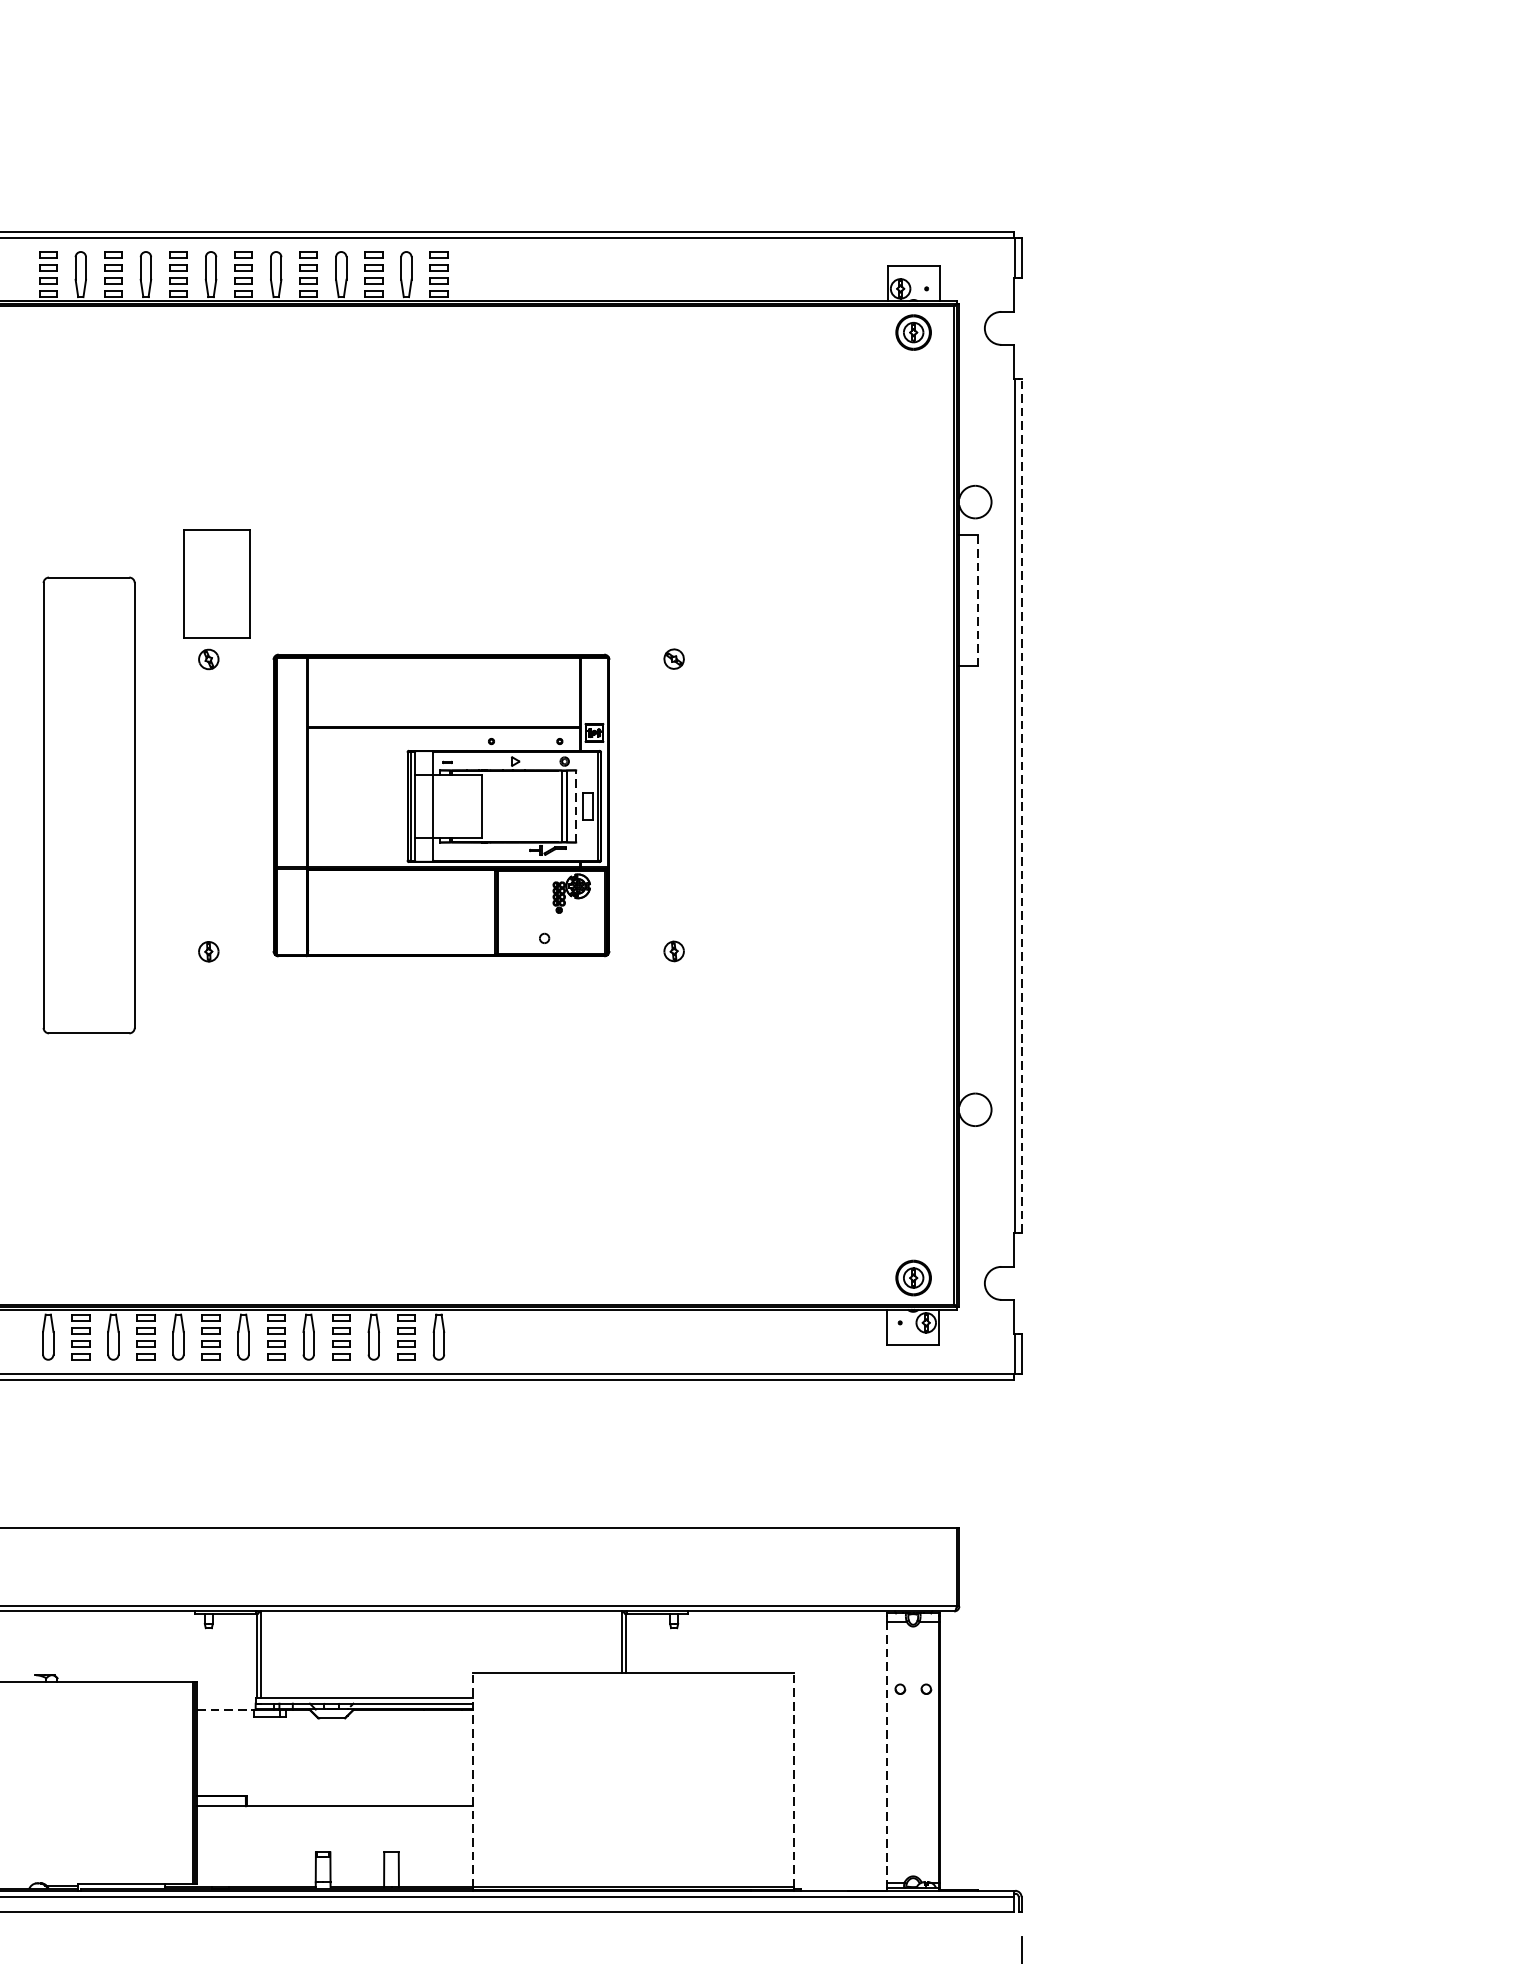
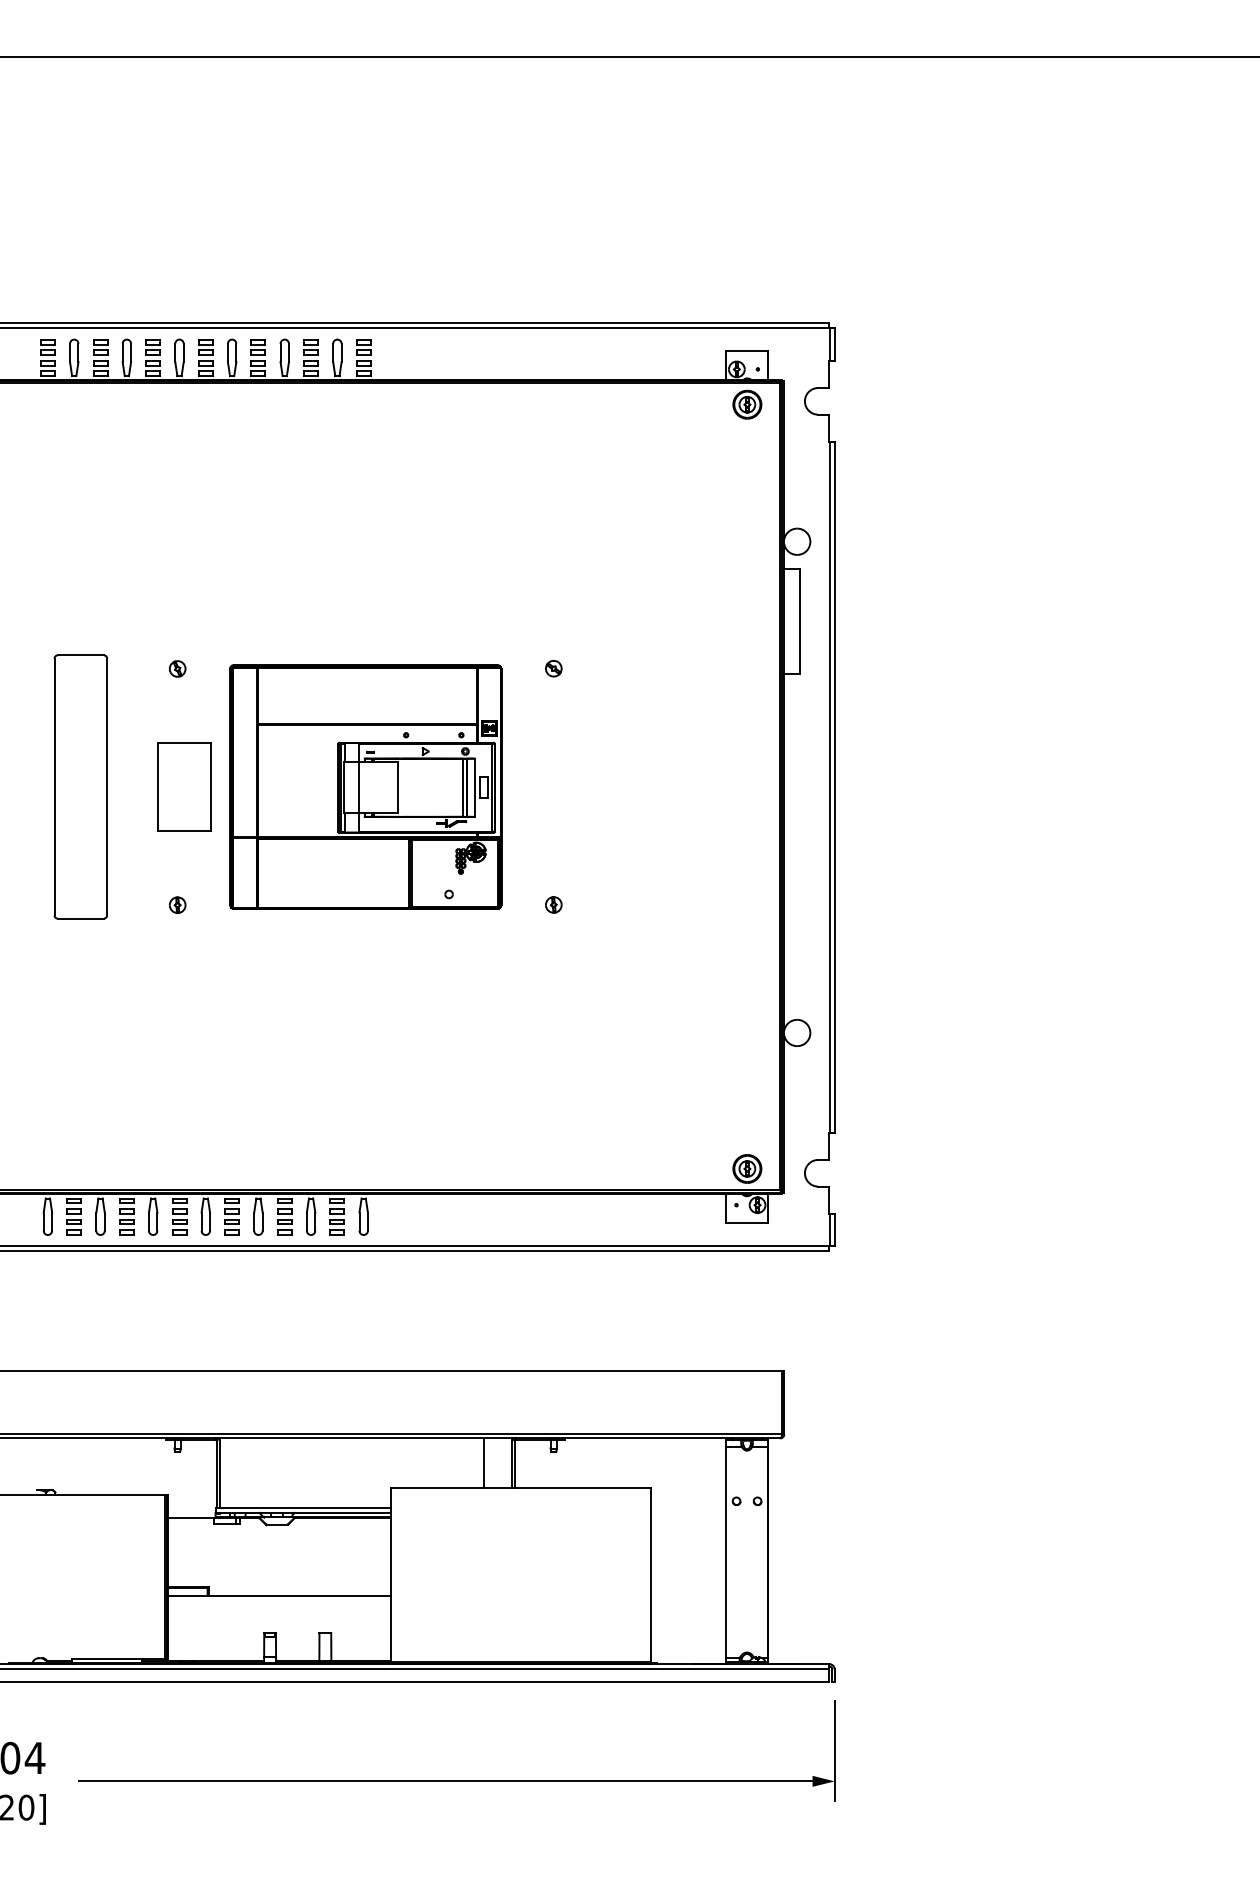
part: (217, 583) -> (184, 786), moved
line: (978, 600) -> (799, 621), dashed -> solid
part: (88, 804) -> (80, 786), size x0.71
line: (1021, 804) -> (834, 786), dashed -> solid
line: (576, 806) -> (474, 787), dashed -> solid
line: (587, 1642) -> (483, 1463), added
line: (225, 1709) -> (191, 1517), dashed -> solid
line: (886, 1752) -> (725, 1552), dashed -> solid
line: (473, 1779) -> (391, 1574), dashed -> solid
line: (793, 1779) -> (650, 1574), dashed -> solid

